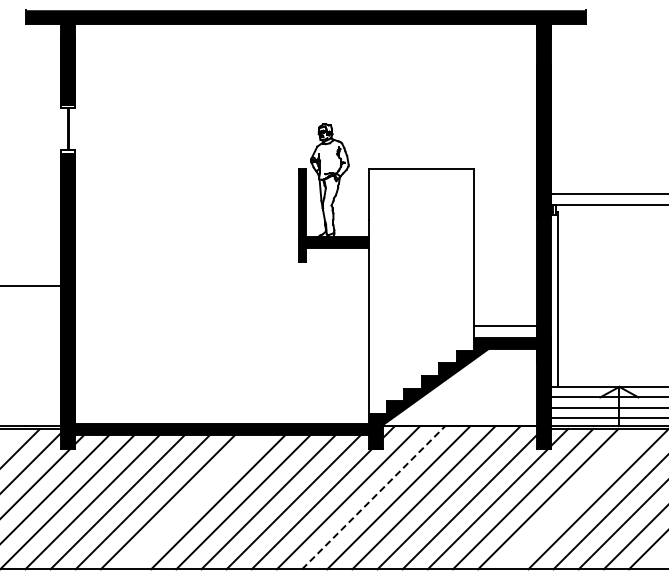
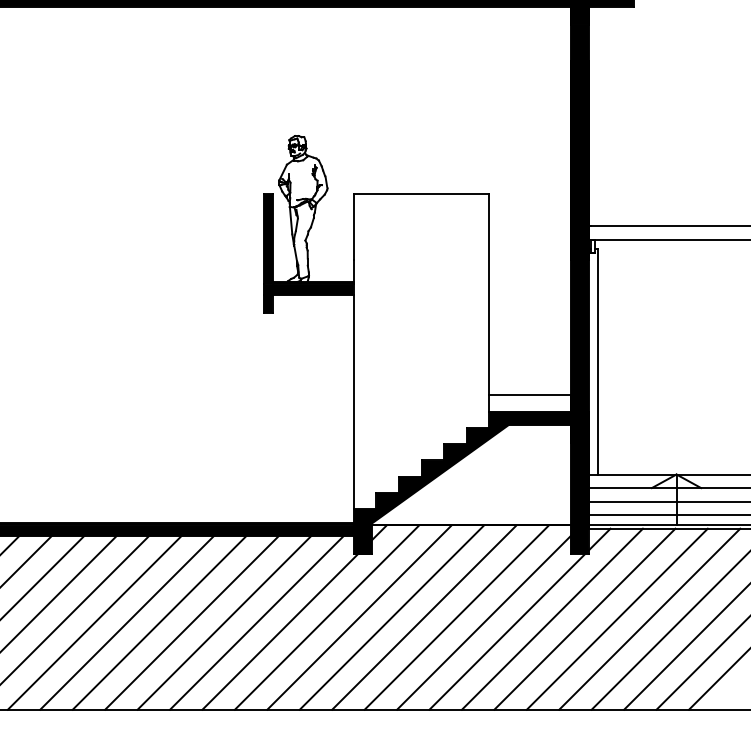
line: (373, 497) -> (359, 617), dashed -> solid
line: (573, 498) -> (617, 618), added
line: (193, 501) -> (127, 622), added

